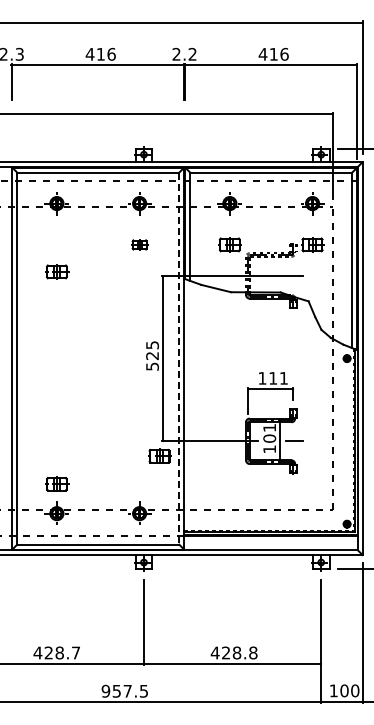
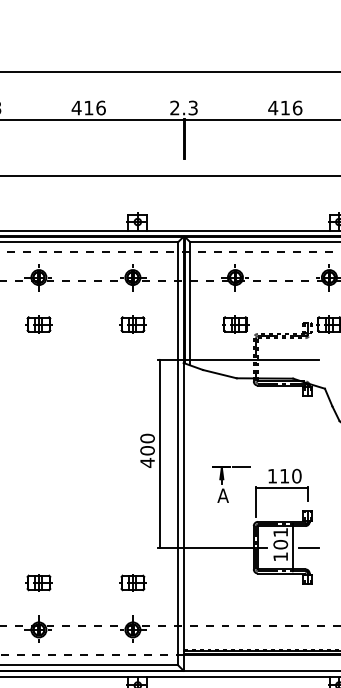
text: (192, 54) -> (192, 108), 2.2 -> 2.3
part: (139, 244) -> (132, 324), size x1.43
part: (57, 271) -> (39, 324), moved
text: (152, 356) -> (147, 451), 525 -> 400
line: (179, 359) -> (178, 454), dashed -> solid
text: (283, 378) -> (296, 476), 111 -> 110
part: (220, 381) -> (224, 479), added
part: (159, 455) -> (132, 582), moved
part: (57, 483) -> (39, 582), moved

